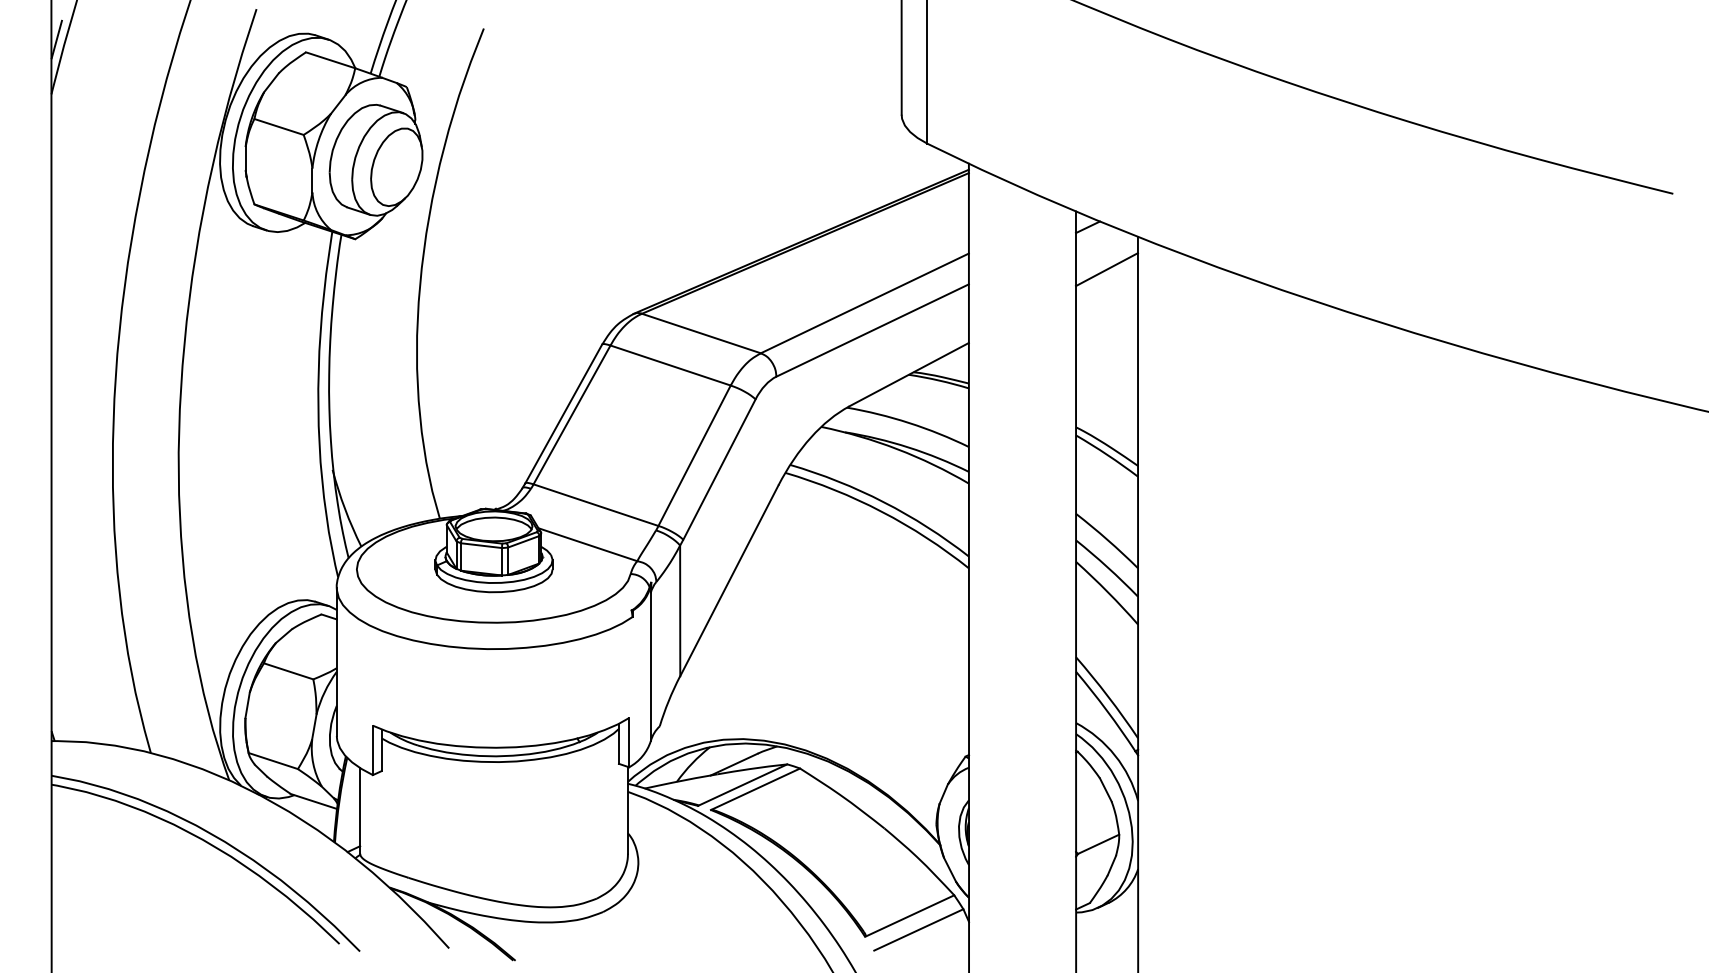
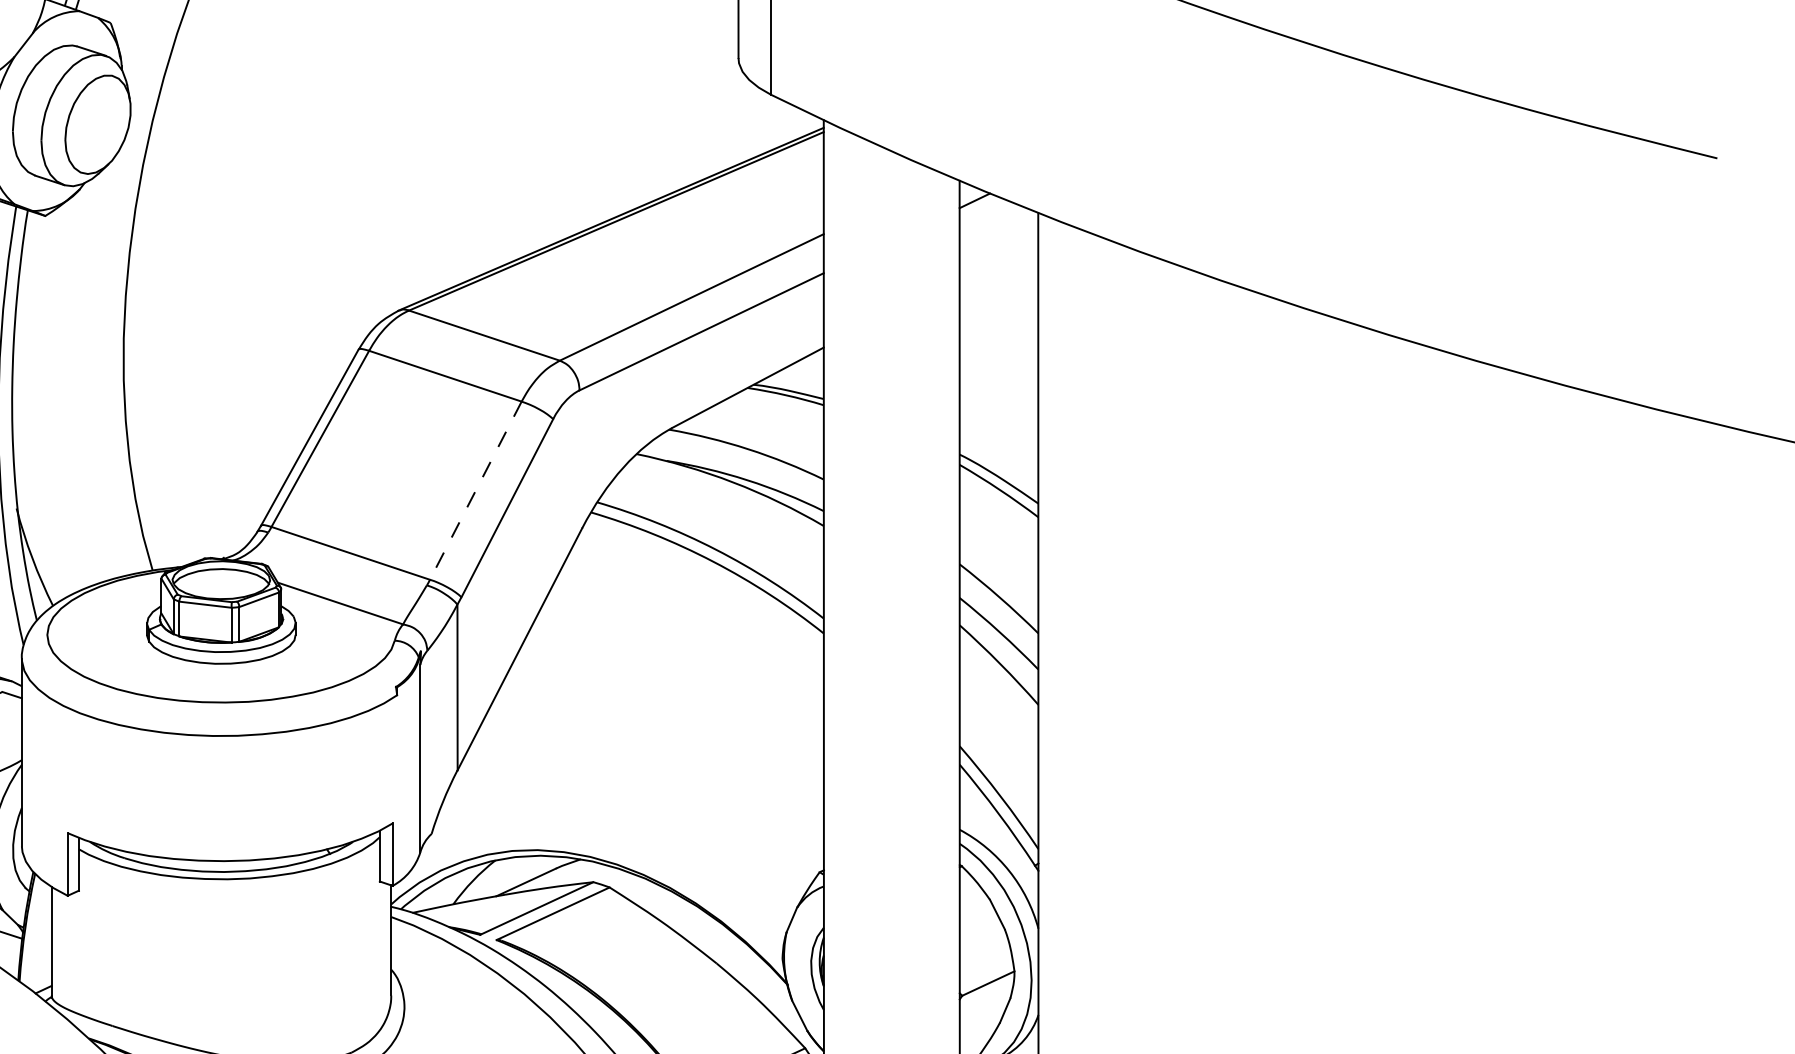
line: (1106, 269) -> (998, 254), removed
line: (694, 455) -> (475, 490), solid -> dashed

